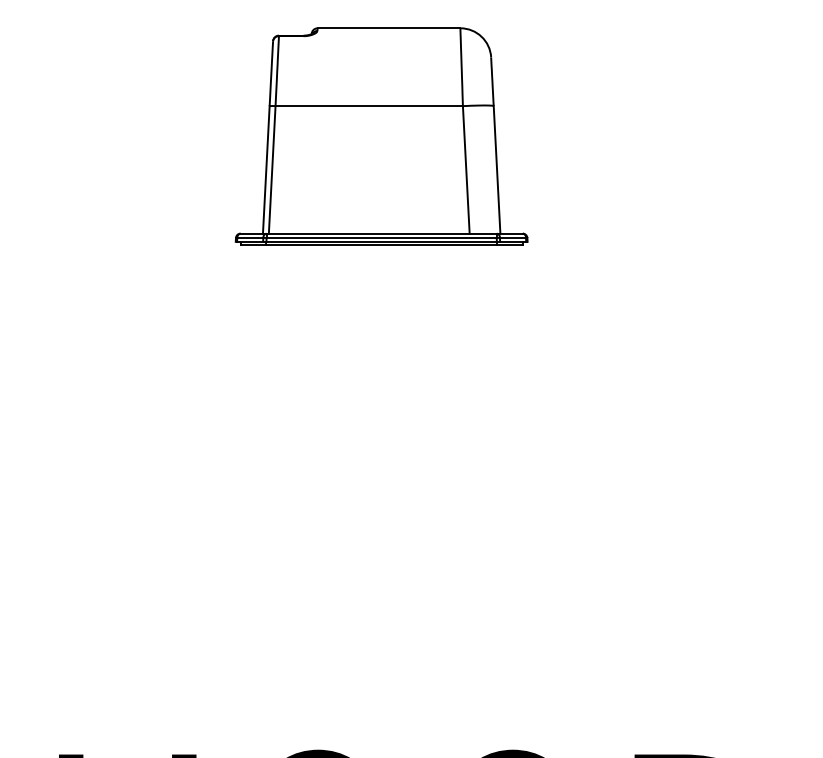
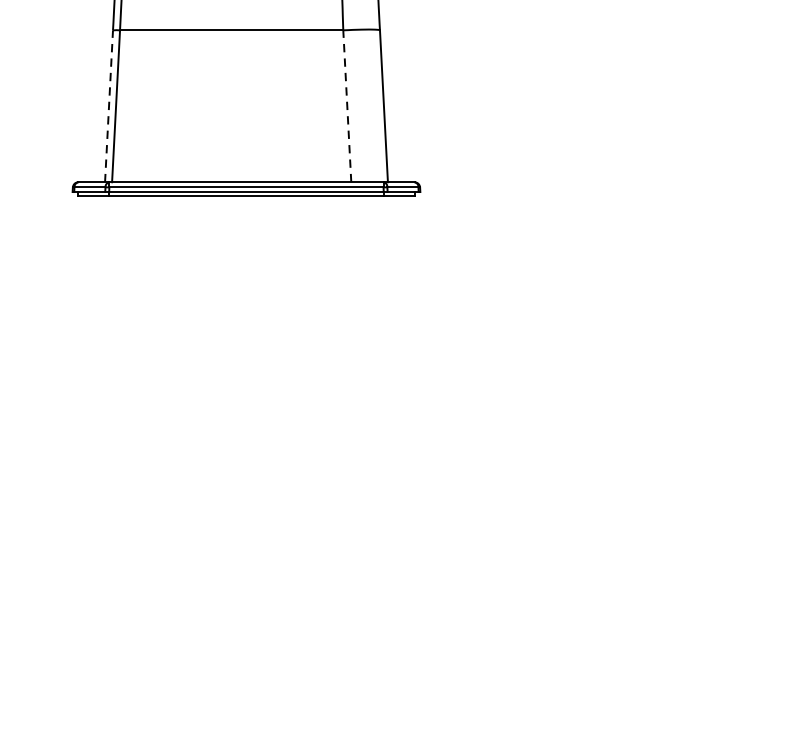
line: (266, 169) -> (109, 105), solid -> dashed
line: (466, 169) -> (347, 105), solid -> dashed

